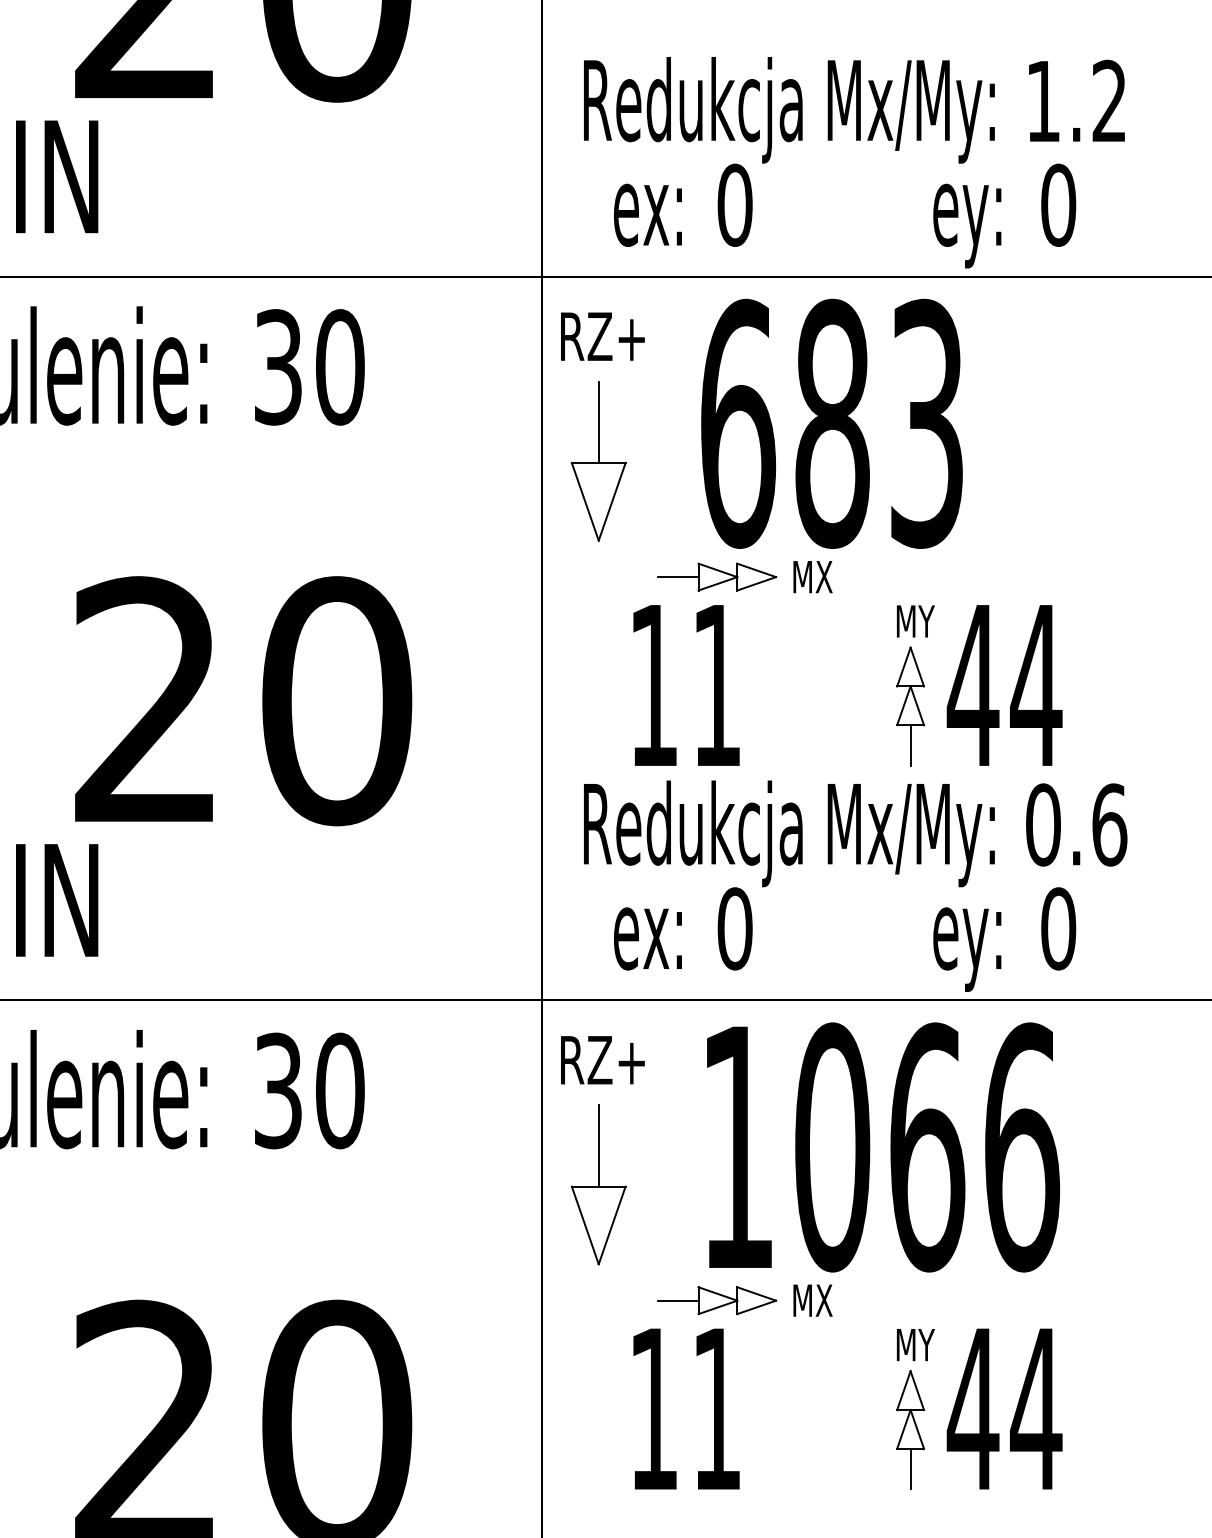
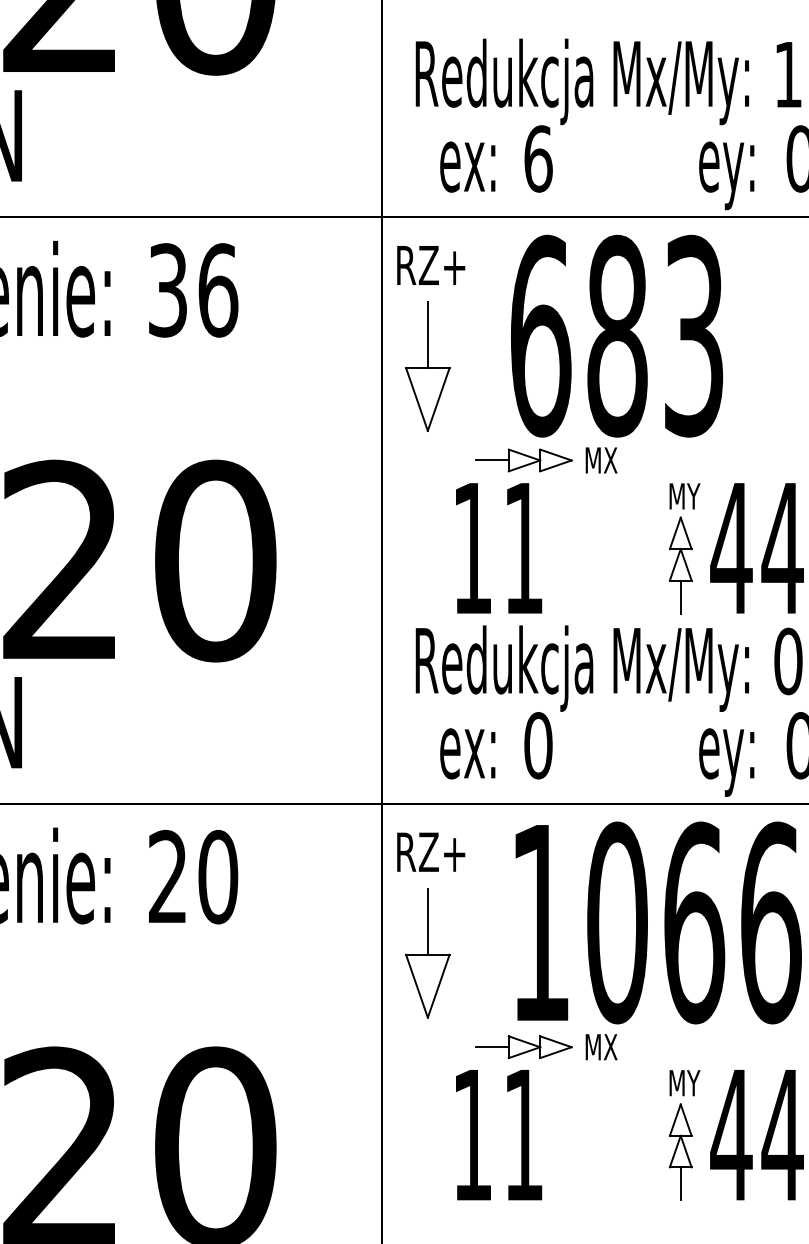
text: (734, 204) -> (537, 158), 0 -> 6
text: (340, 367) -> (218, 290), 30 -> 36
text: (277, 1090) -> (167, 876), 30 -> 20

